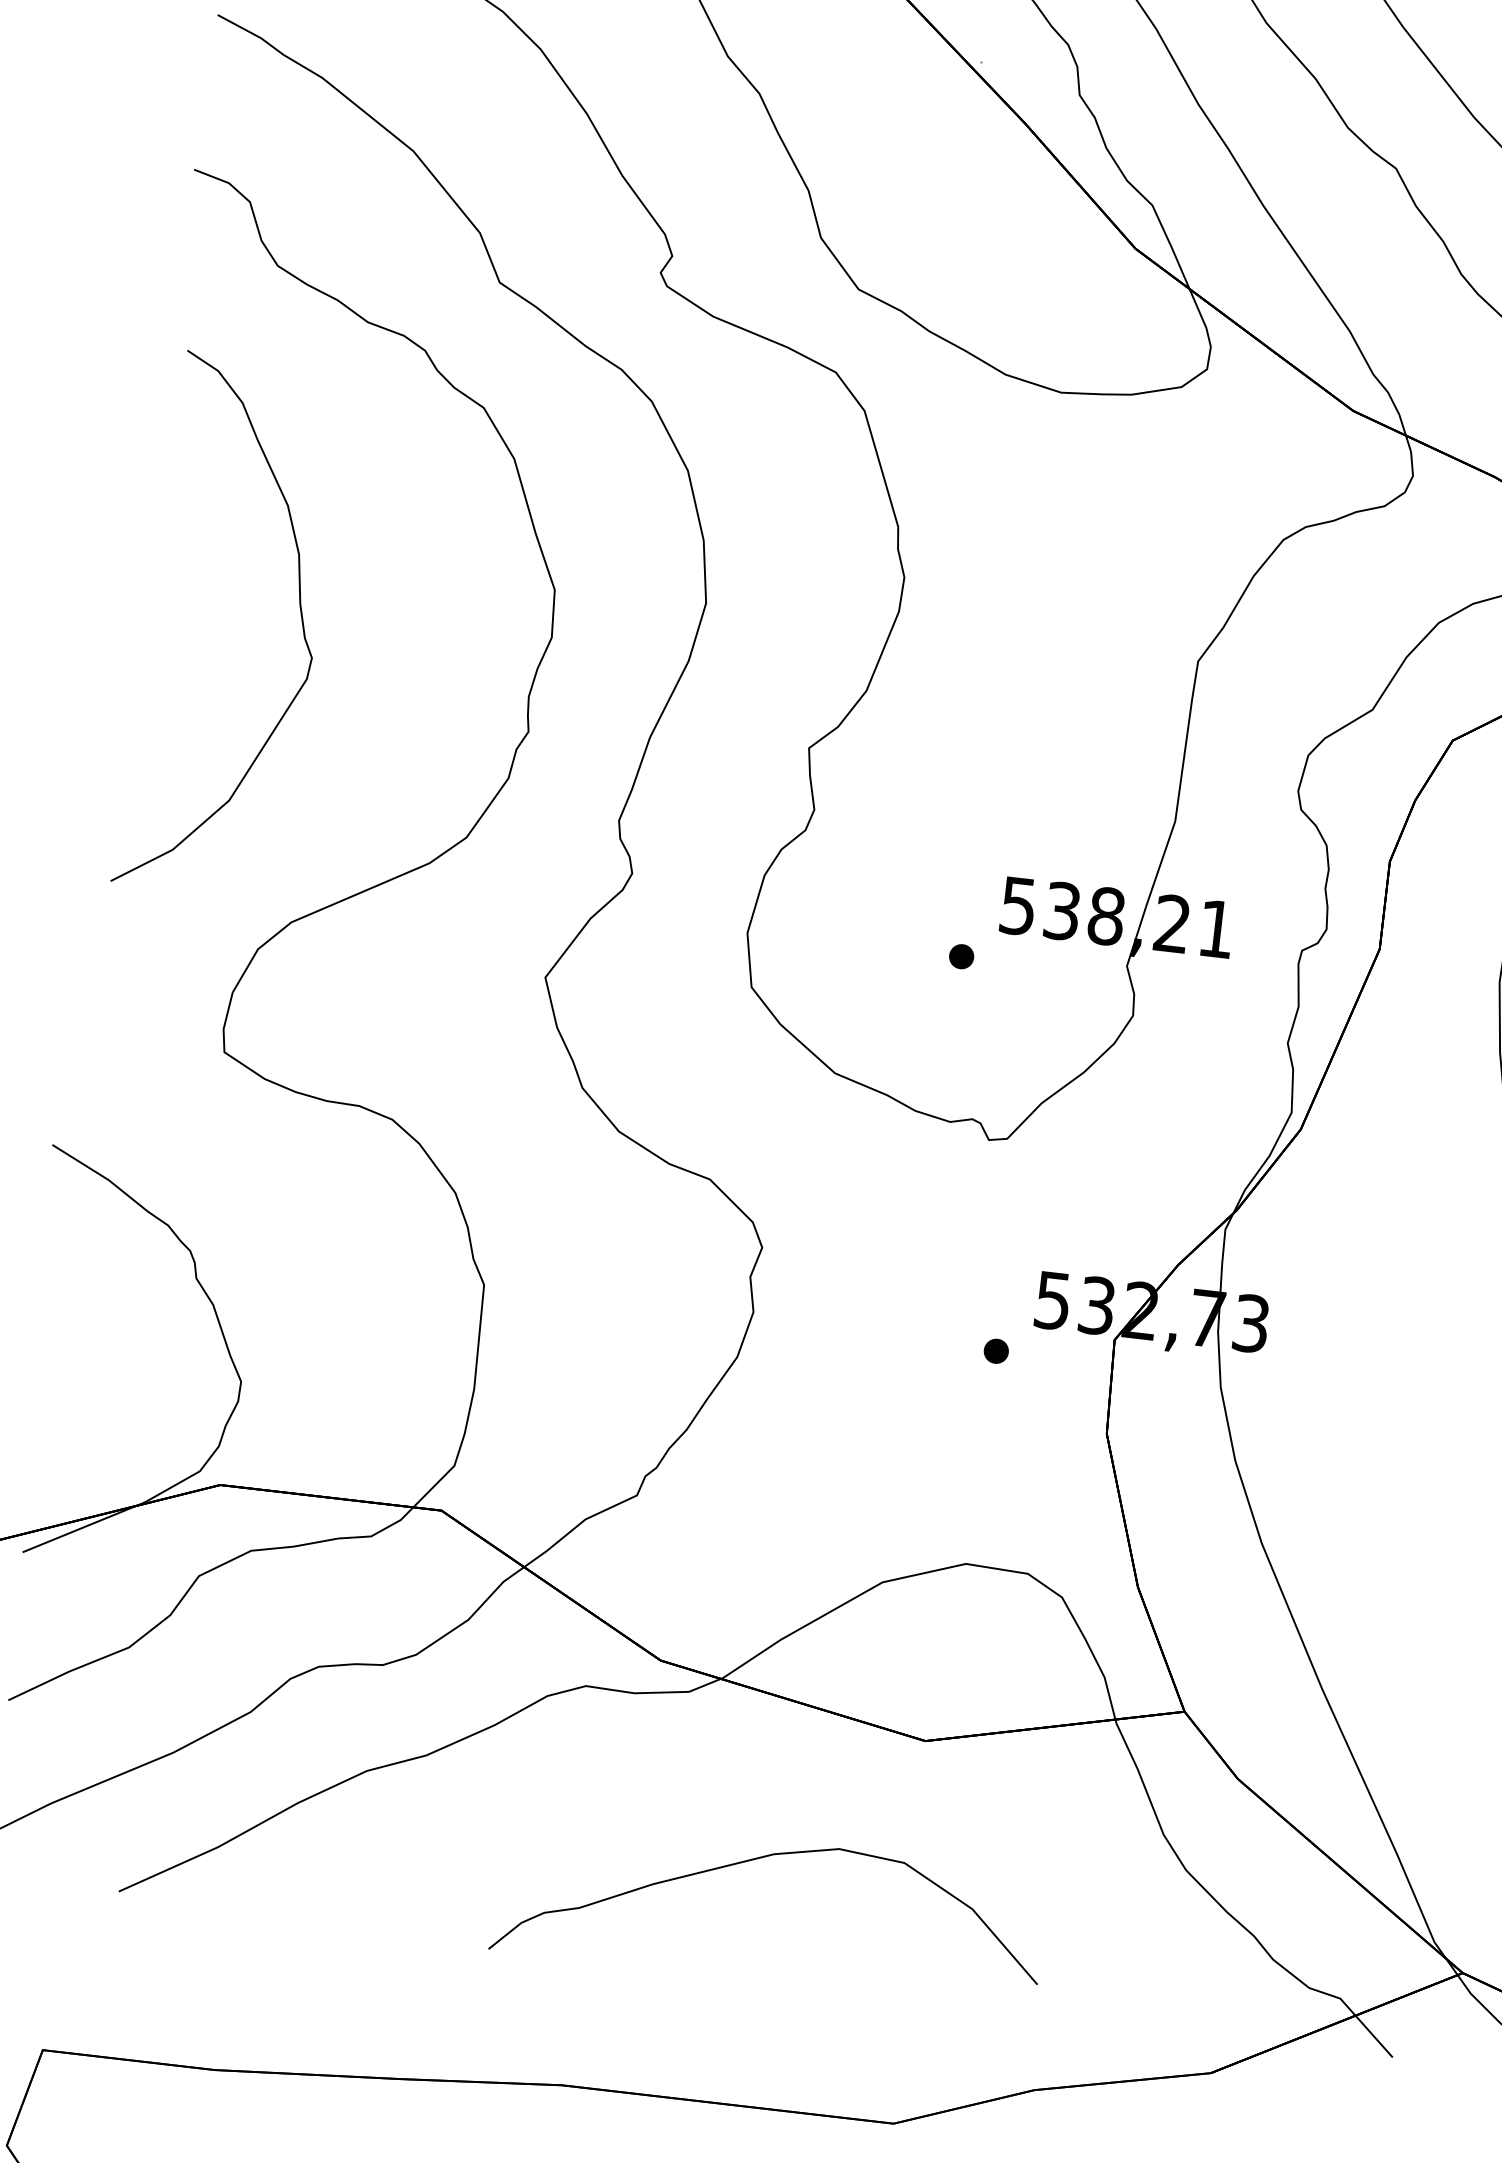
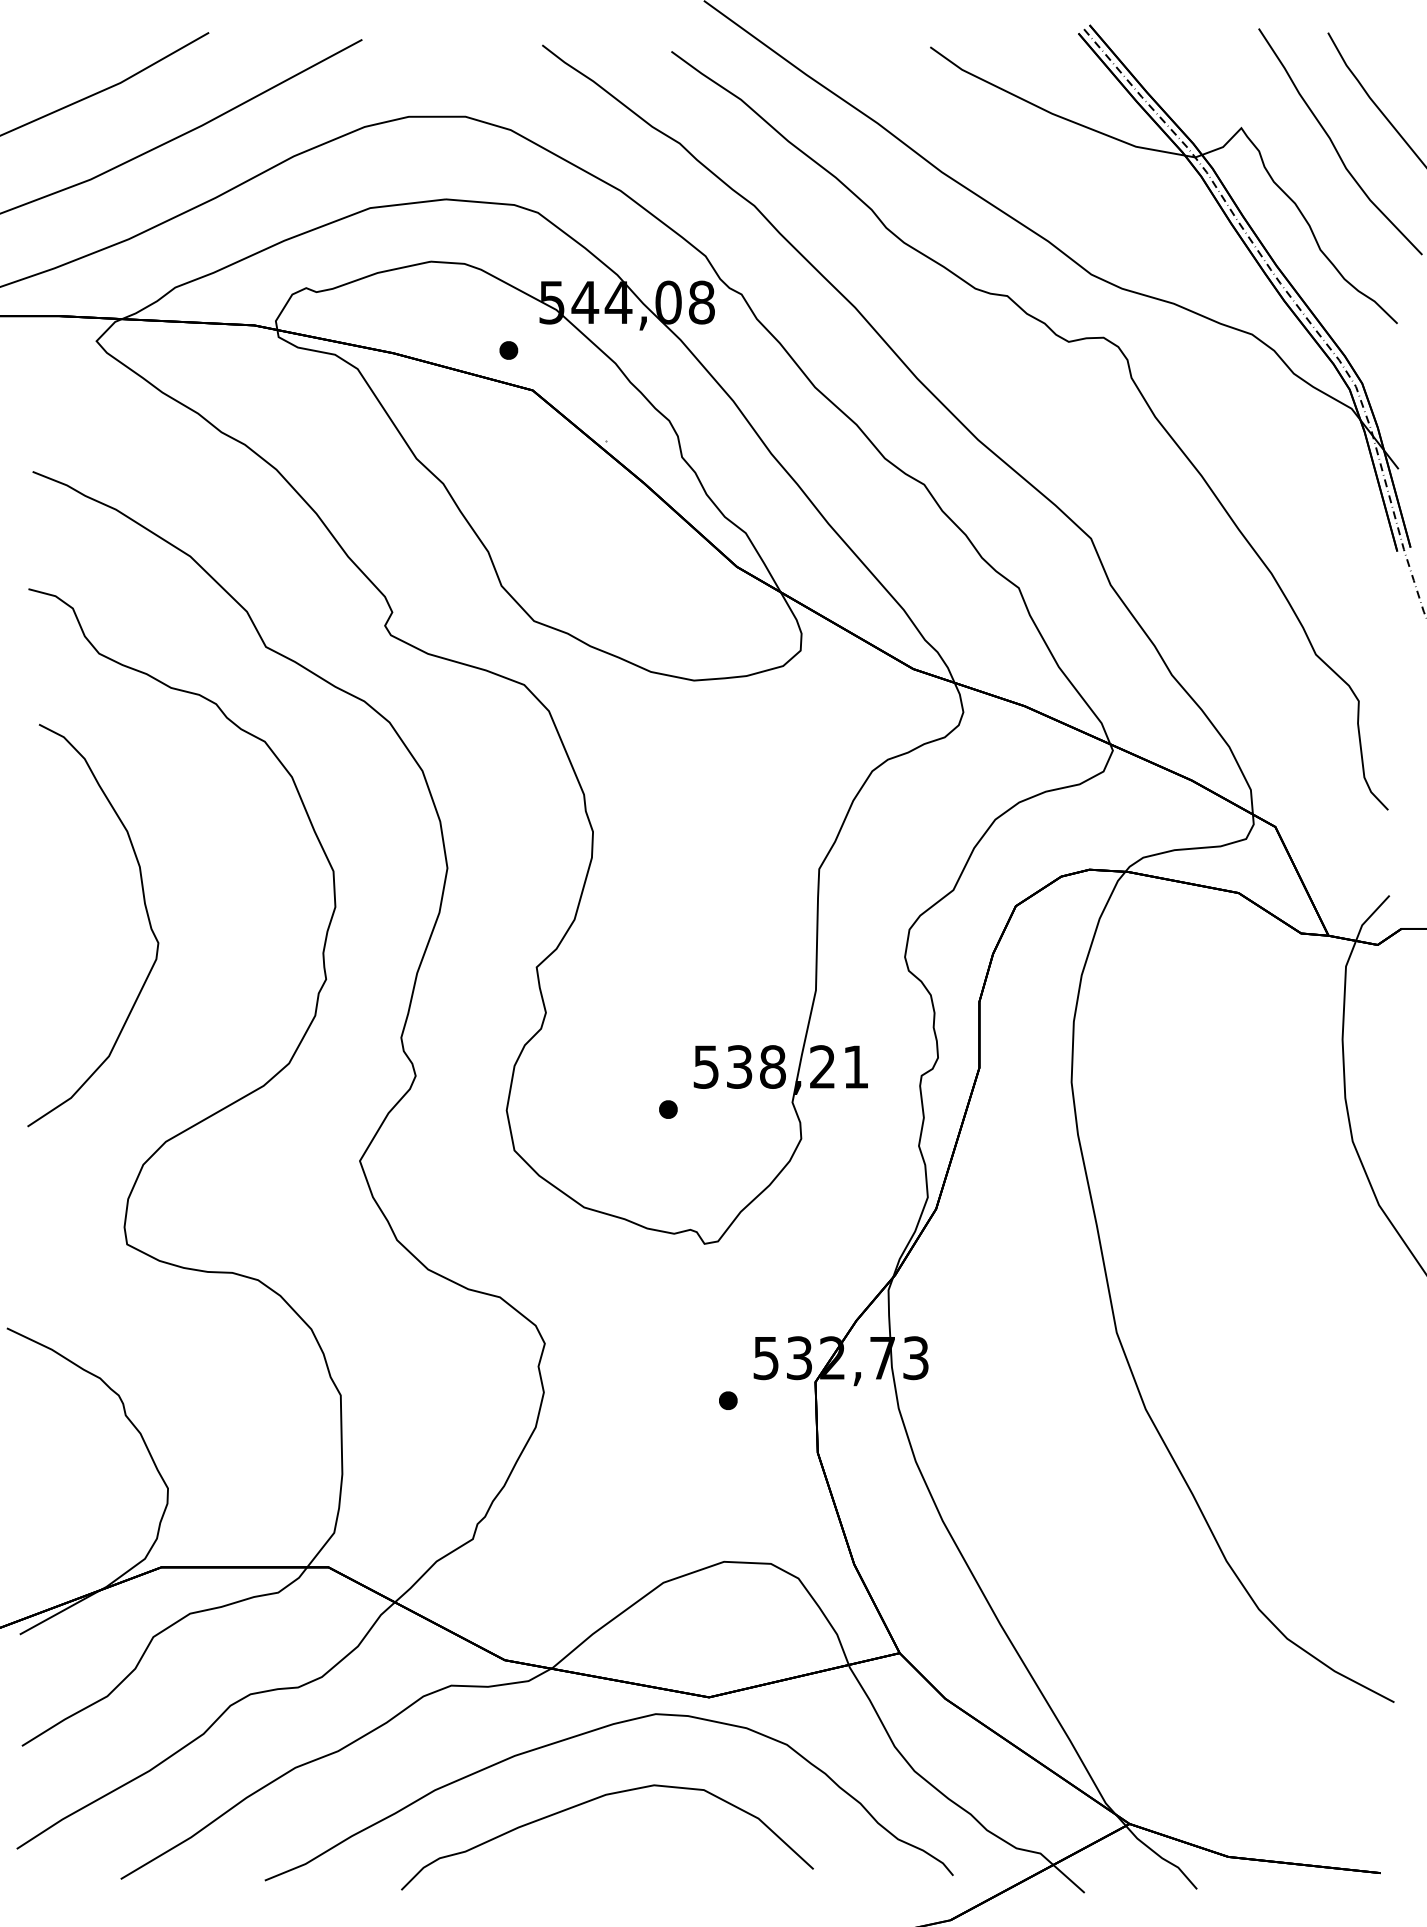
curve: (760, 1770) -> (588, 1733), added

